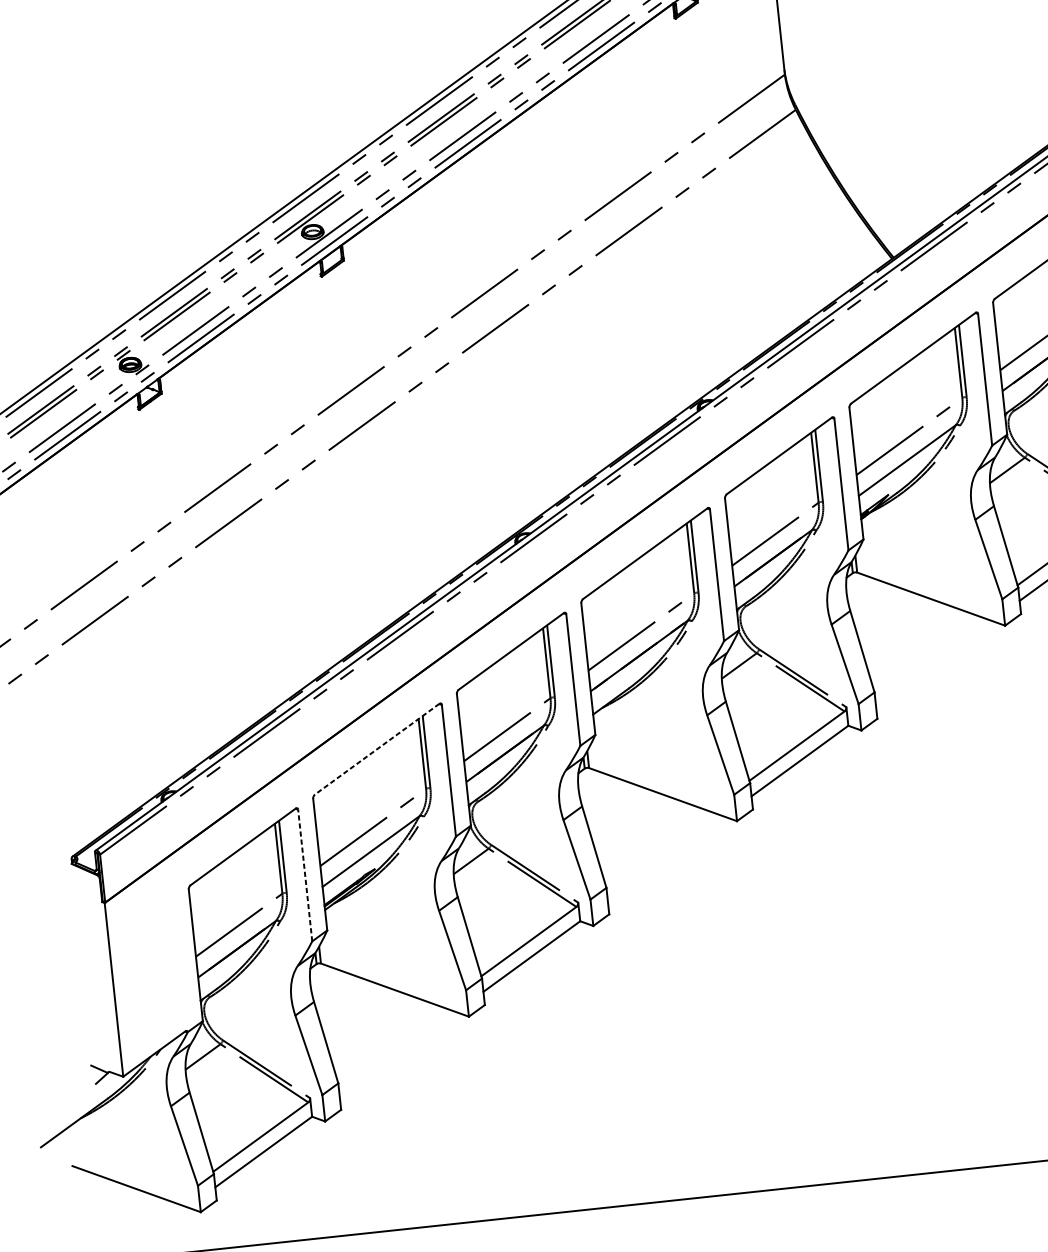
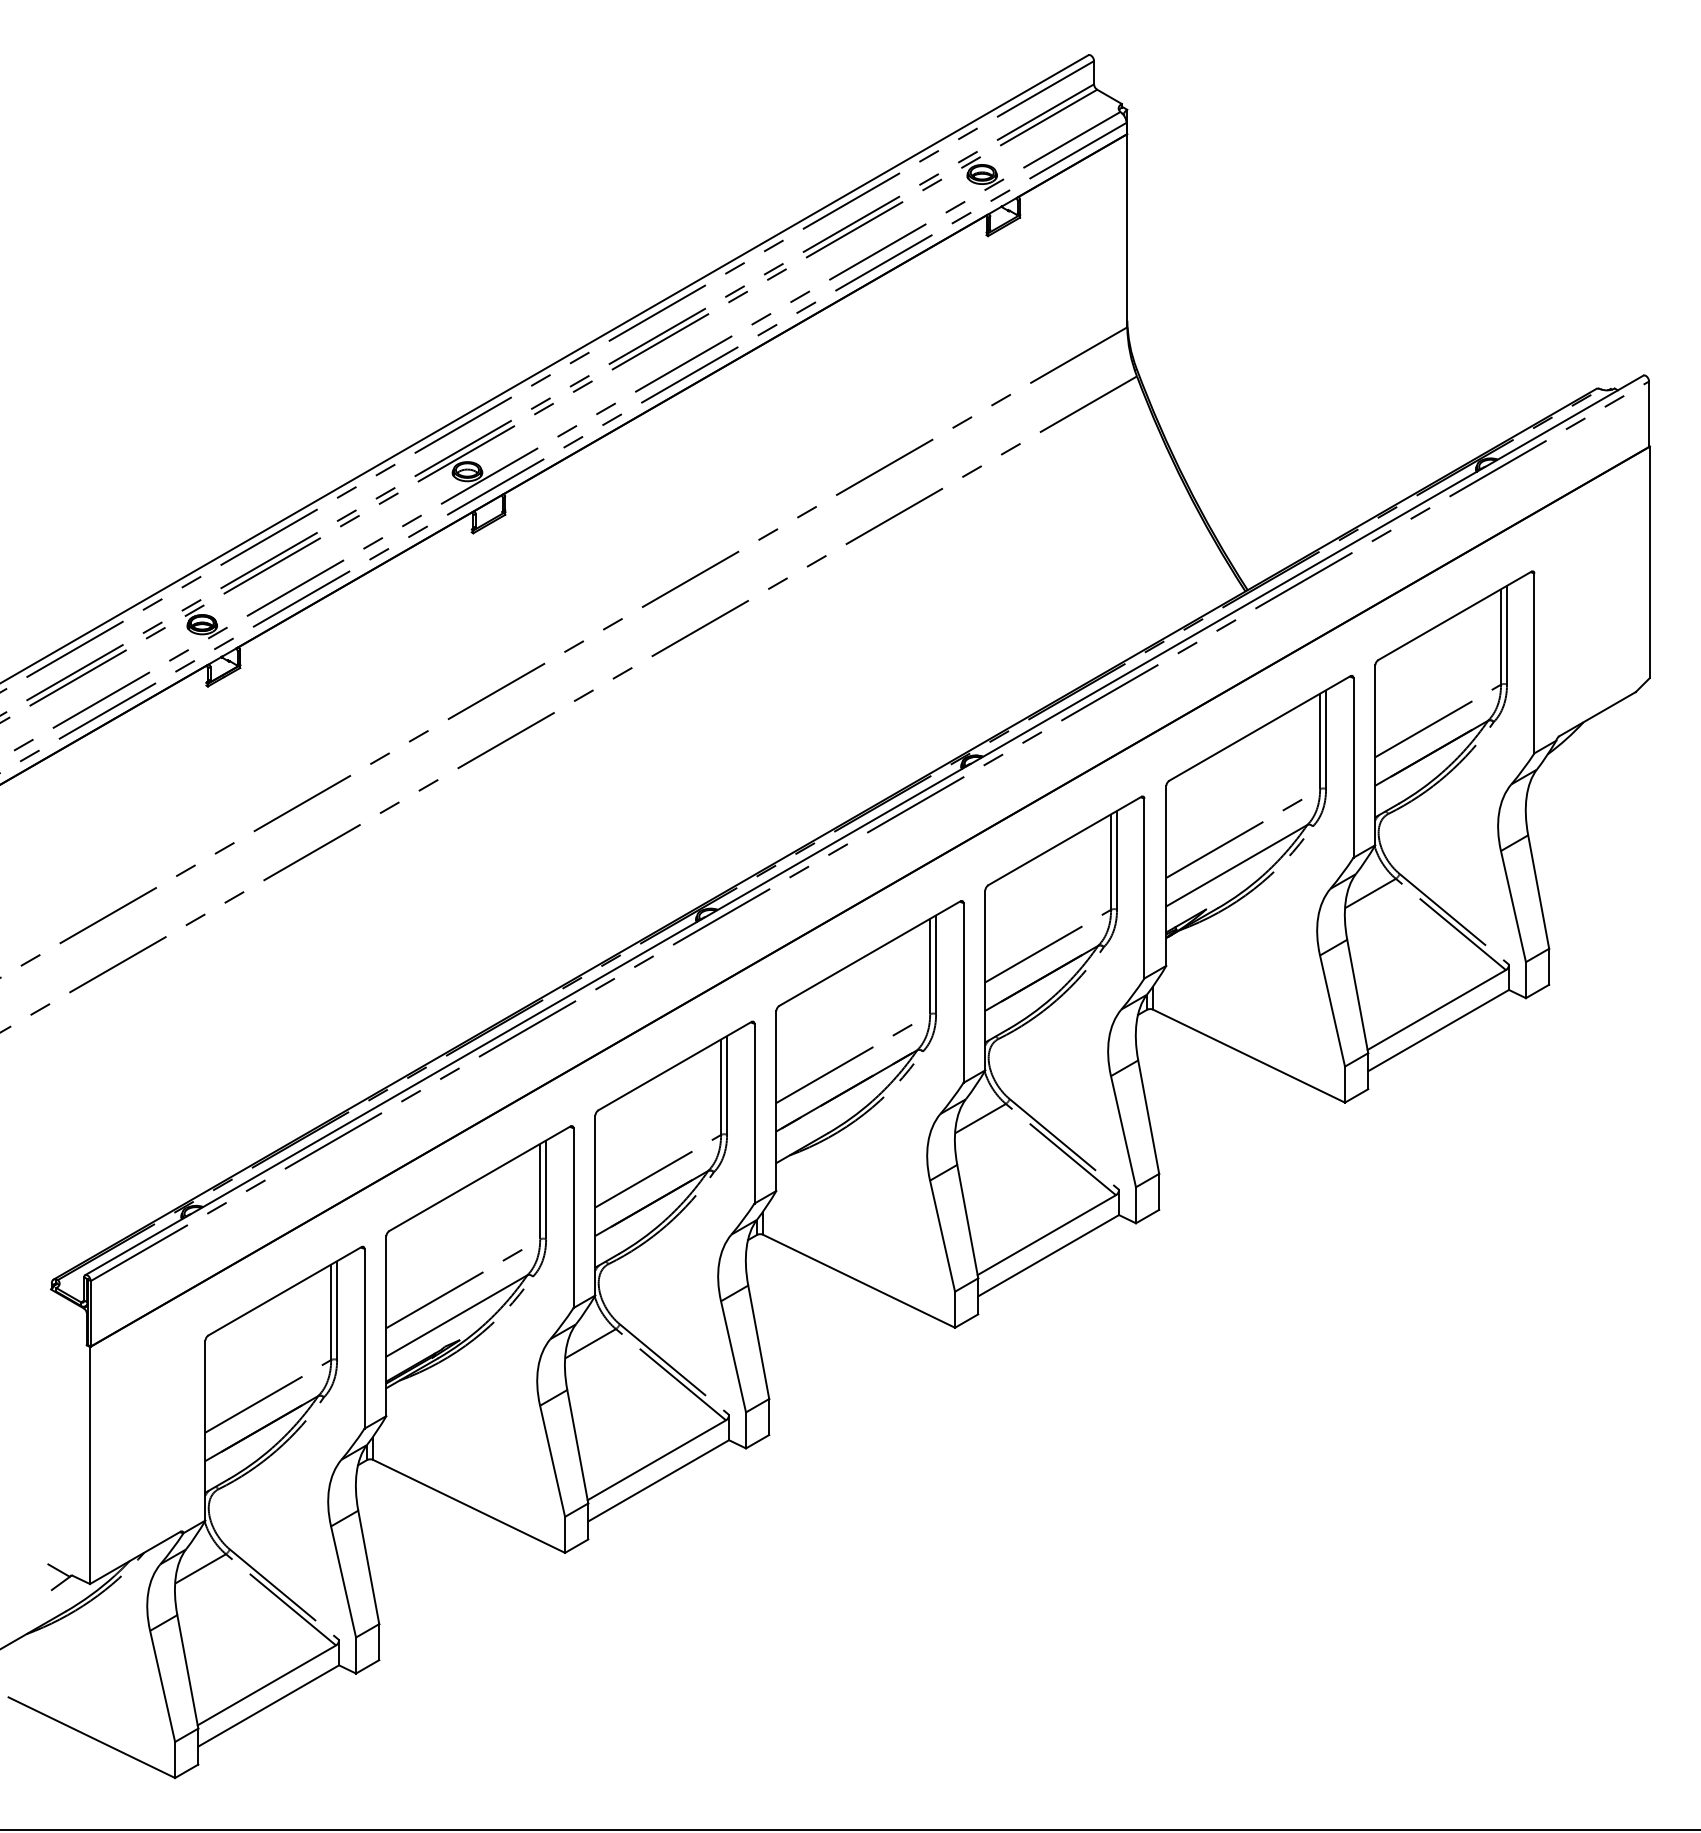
line: (376, 749) -> (479, 1178), dashed -> solid
line: (305, 875) -> (364, 1338), dashed -> solid

